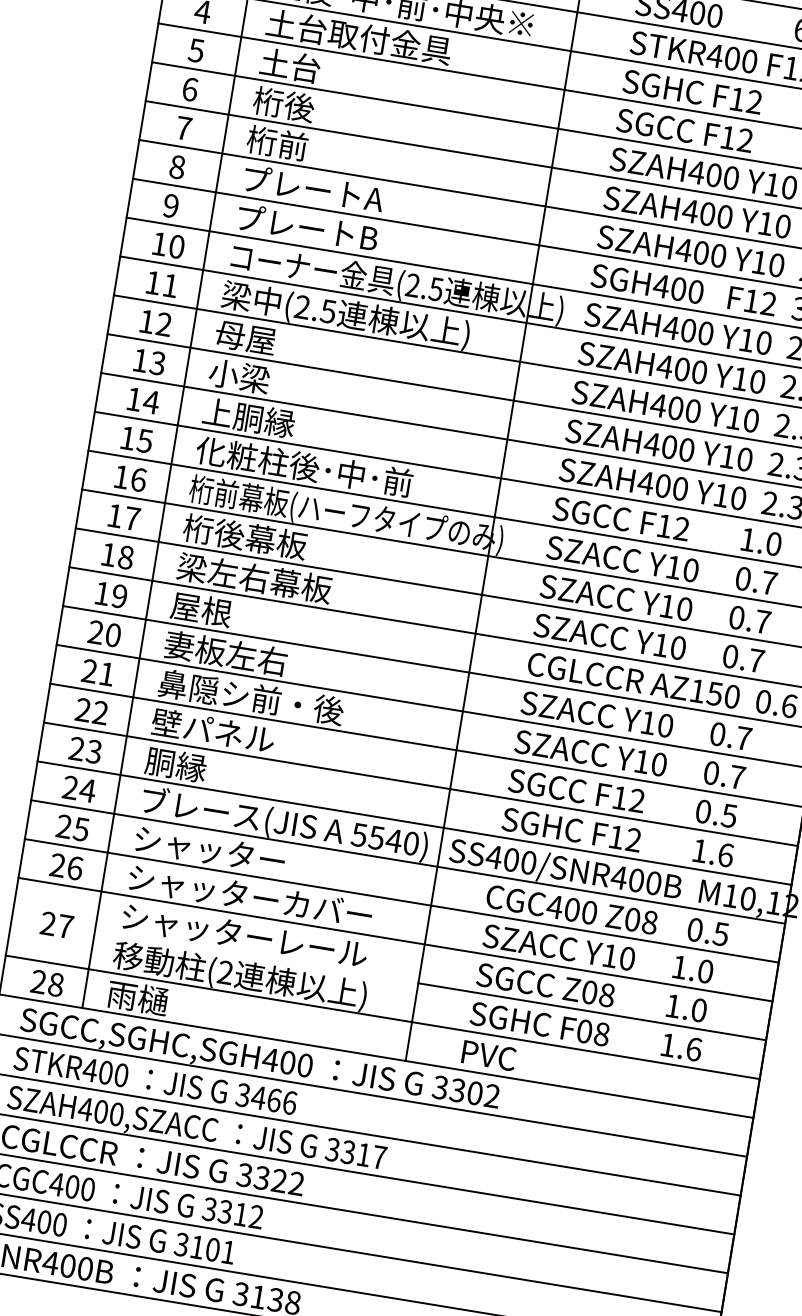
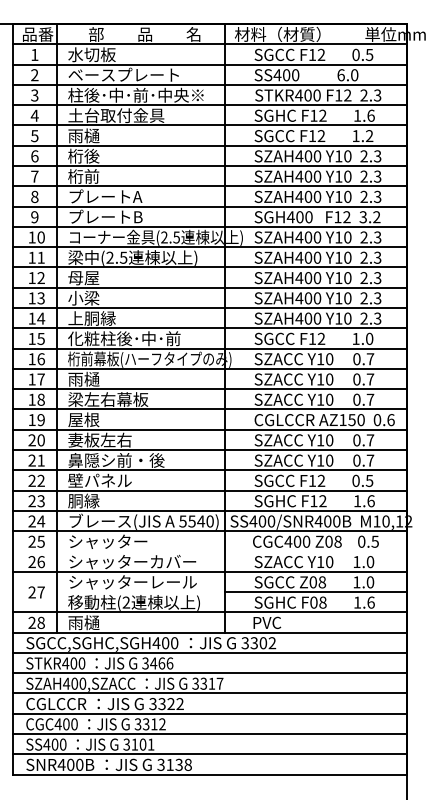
text: (289, 64) -> (83, 135), 土台 -> 雨樋
text: (244, 535) -> (99, 378), 桁後幕板 -> 雨樋
line: (400, 900) -> (209, 551), removed

